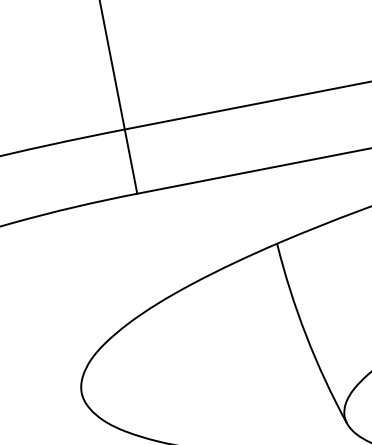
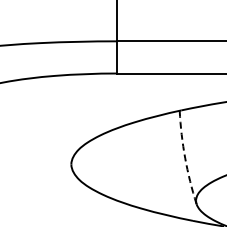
arc: (307, 336) -> (185, 158), solid -> dashed

